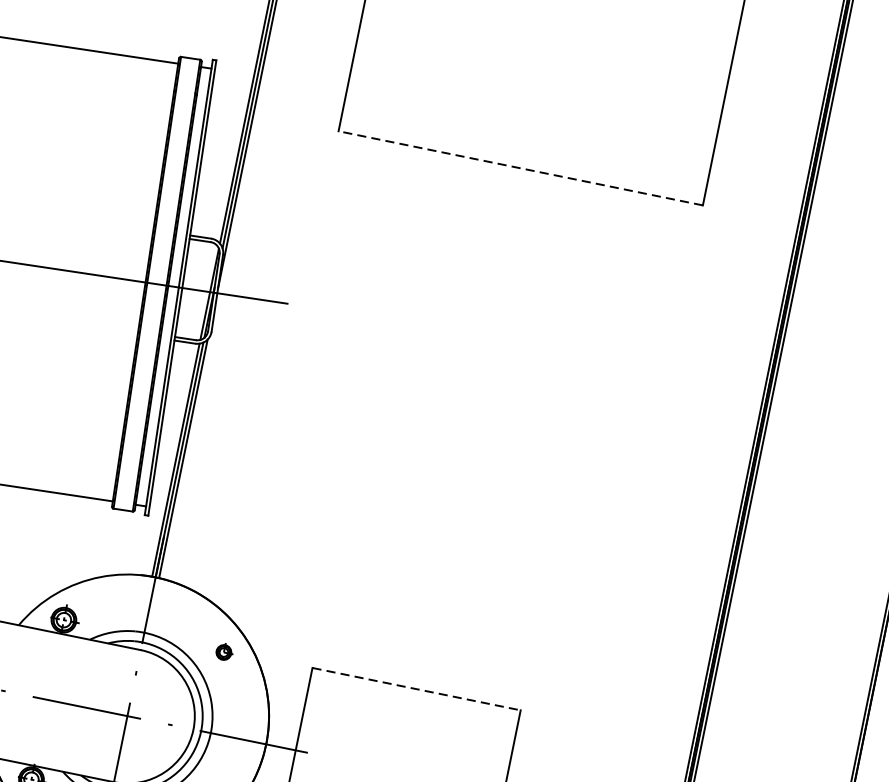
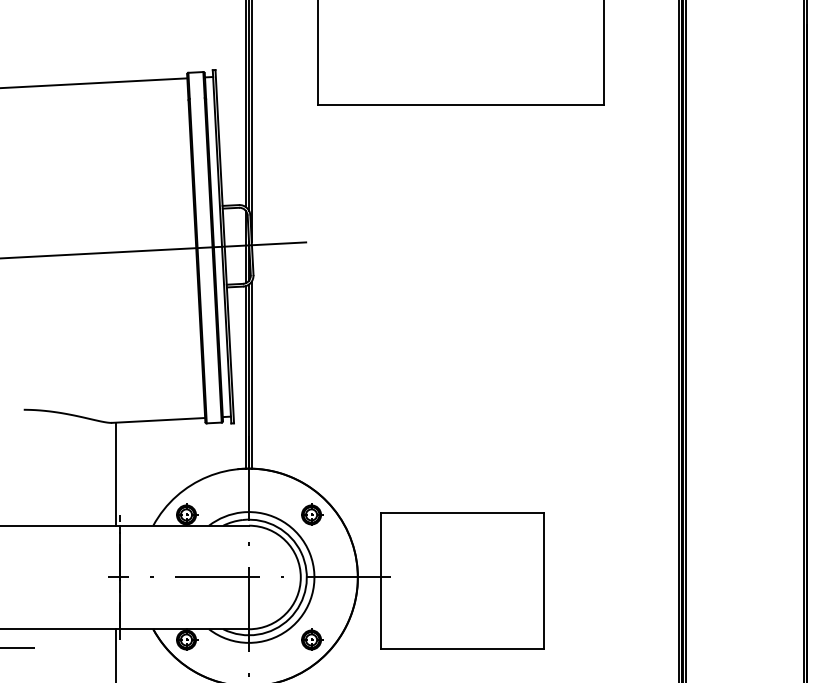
line: (521, 168) -> (461, 104), dashed -> solid
part: (224, 652) -> (312, 514), size x1.67
line: (416, 688) -> (462, 512), dashed -> solid

